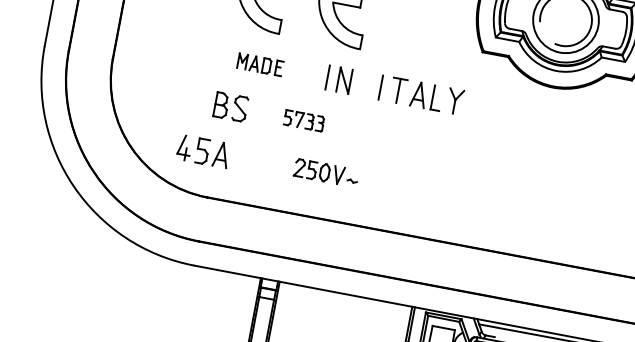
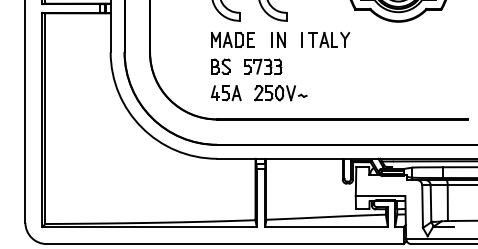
part: (259, 63) -> (232, 39), size x1.67
part: (304, 120) -> (263, 66), size x1.67
part: (202, 151) -> (225, 93), moved
part: (325, 173) -> (280, 93), size x1.43

